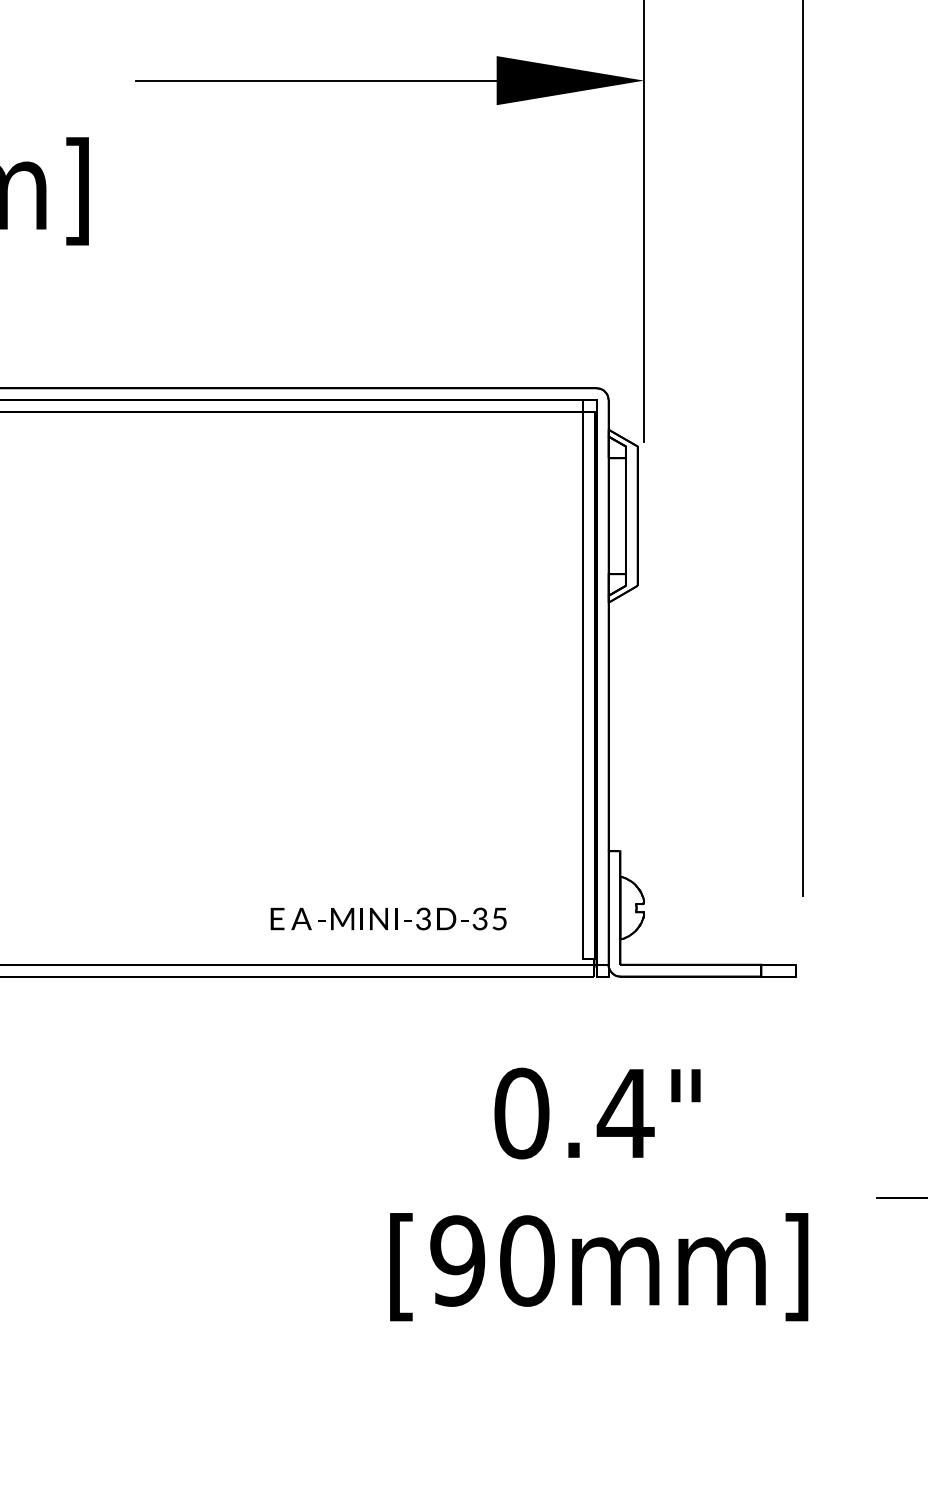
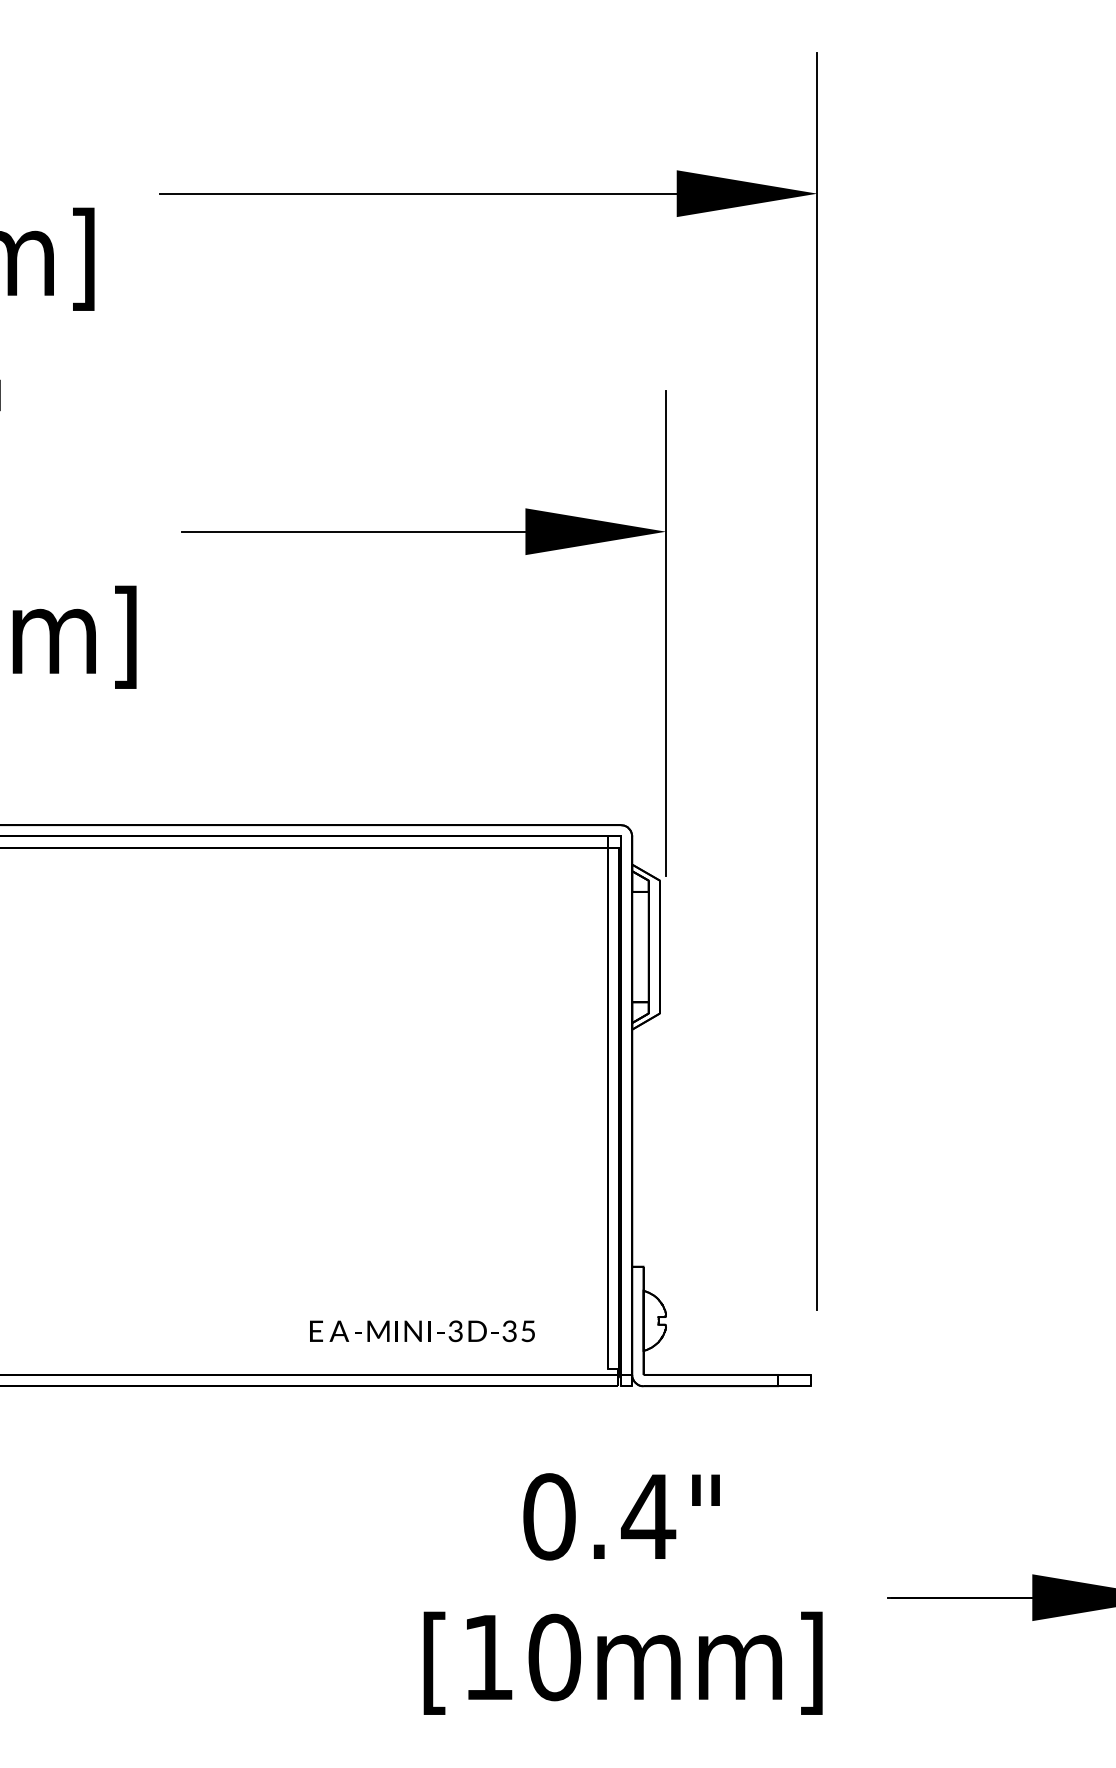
text: (457, 1261) -> (488, 1657), [90mm] -> [10mm]

